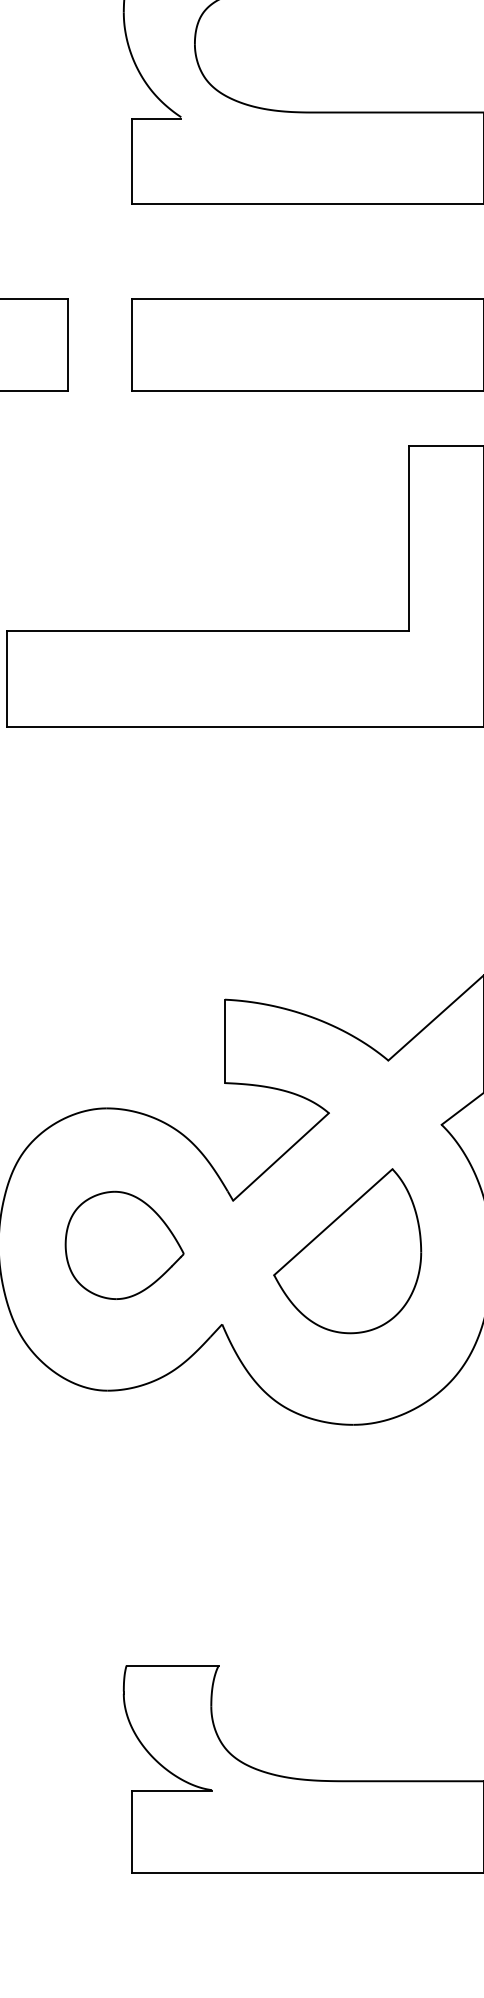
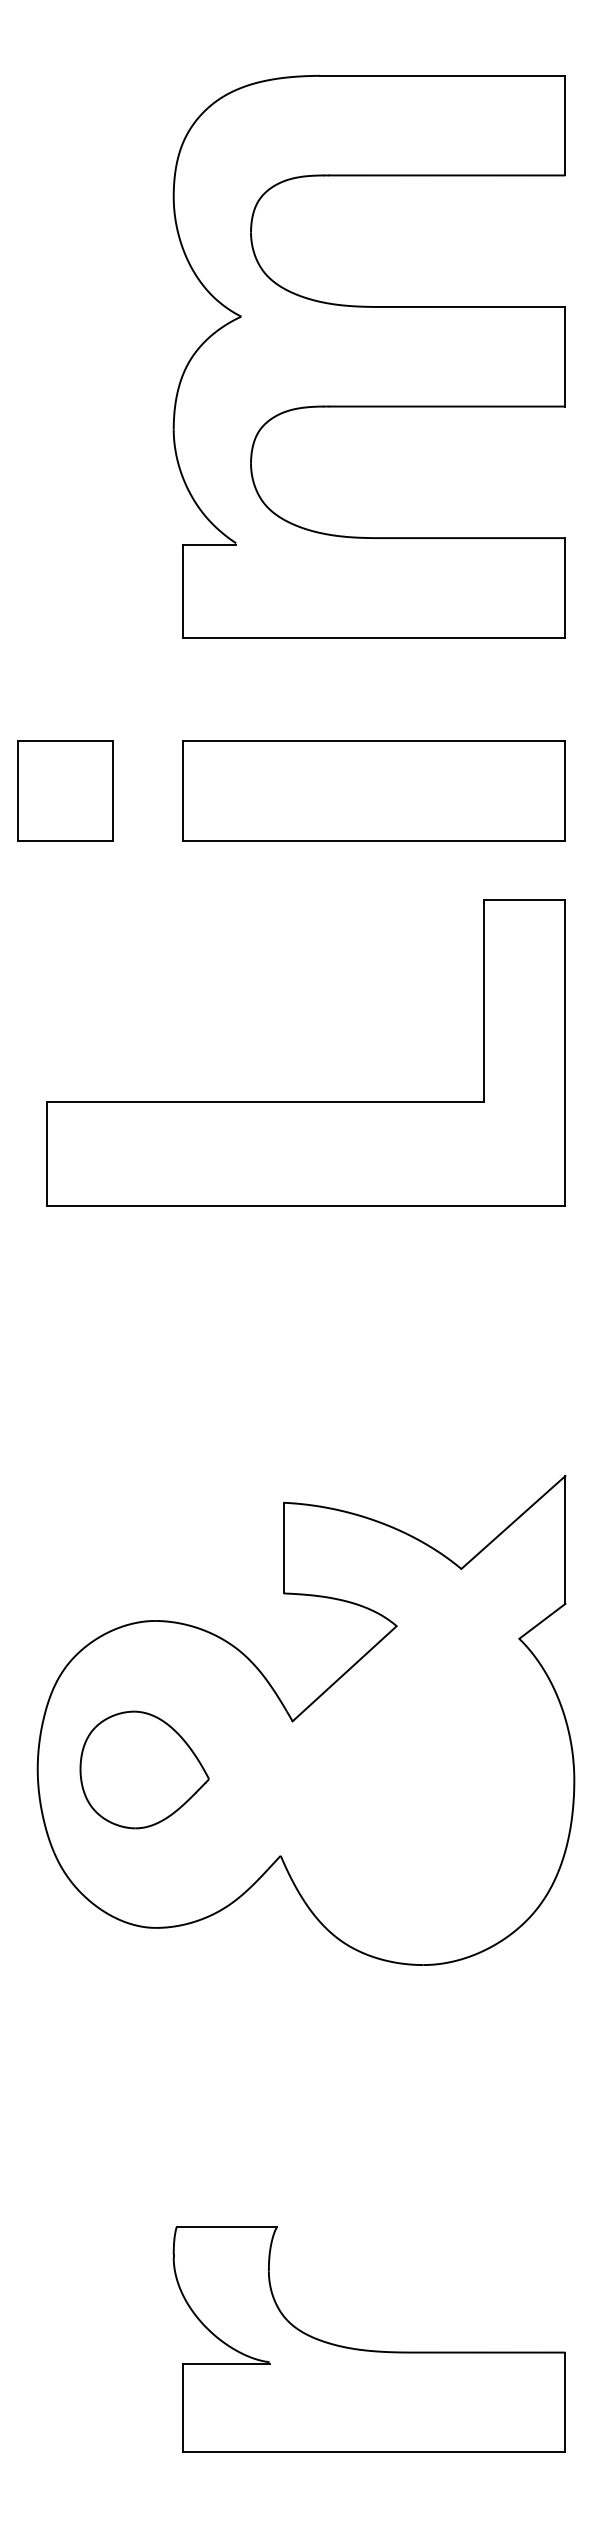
part: (124, 1245) -> (144, 1769), moved
part: (347, 1251) -> (416, 1776), removed

